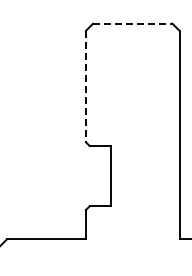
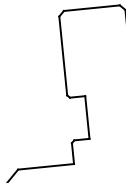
line: (132, 23) -> (91, 8), dashed -> solid
line: (86, 86) -> (63, 55), dashed -> solid

